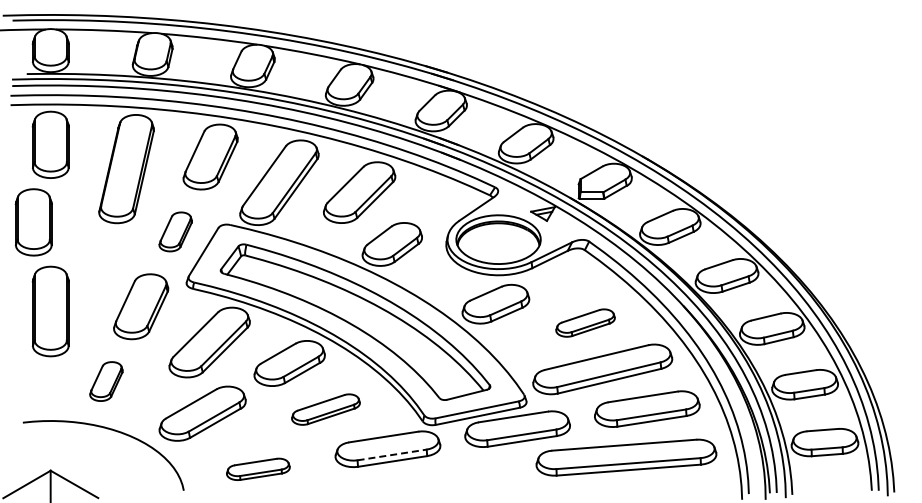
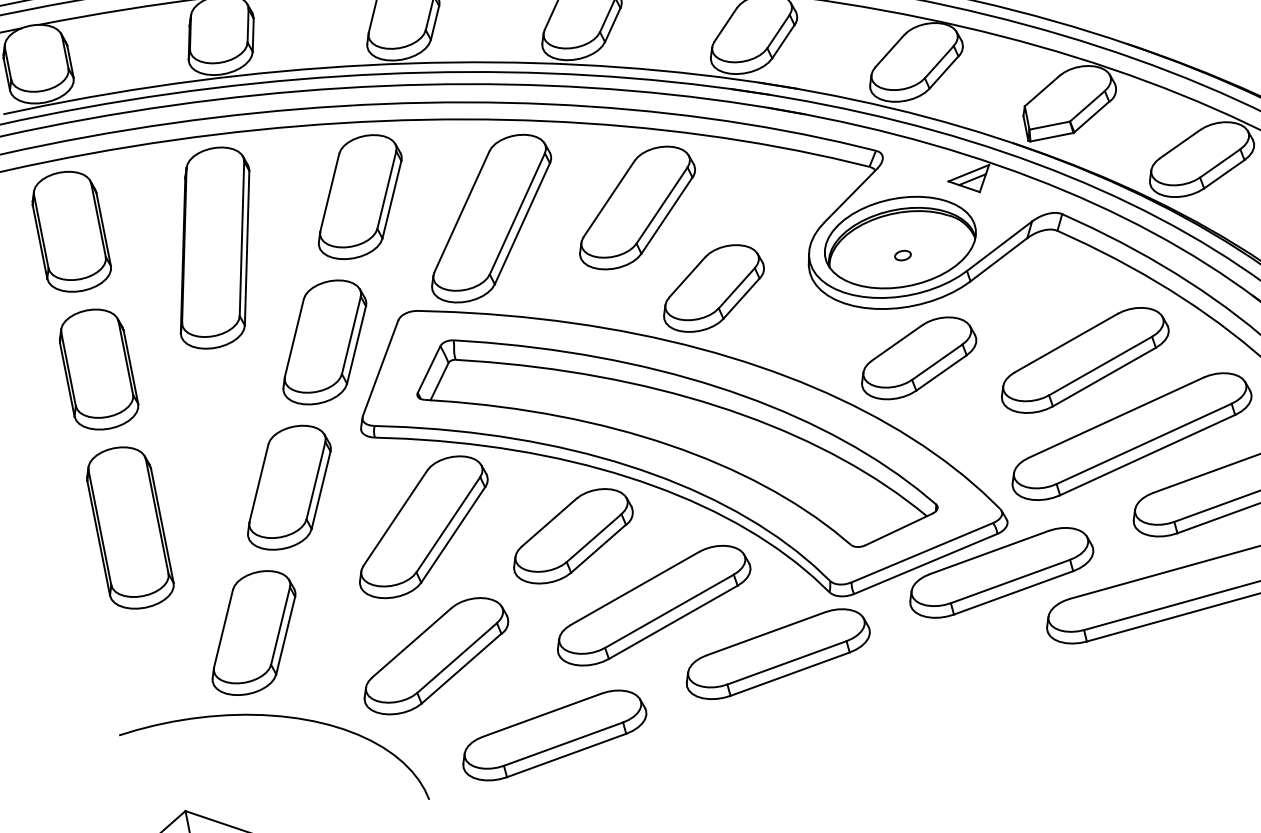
part: (33, 222) -> (97, 369), moved
part: (175, 231) -> (323, 341), size x1.67
part: (498, 246) -> (902, 254), added
part: (585, 322) -> (1084, 359), size x1.67
part: (106, 381) -> (253, 632), size x1.67
part: (325, 409) -> (652, 605), size x1.67
line: (392, 454) -> (787, 661), dashed -> solid
part: (258, 469) -> (554, 735), size x1.67

